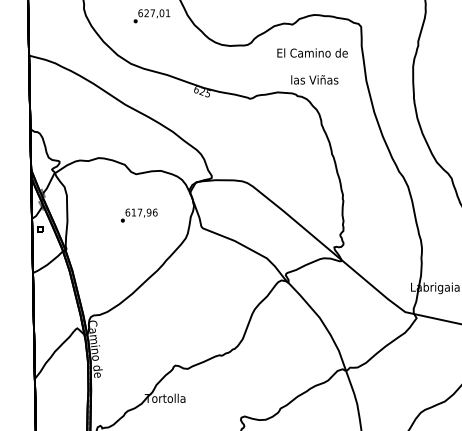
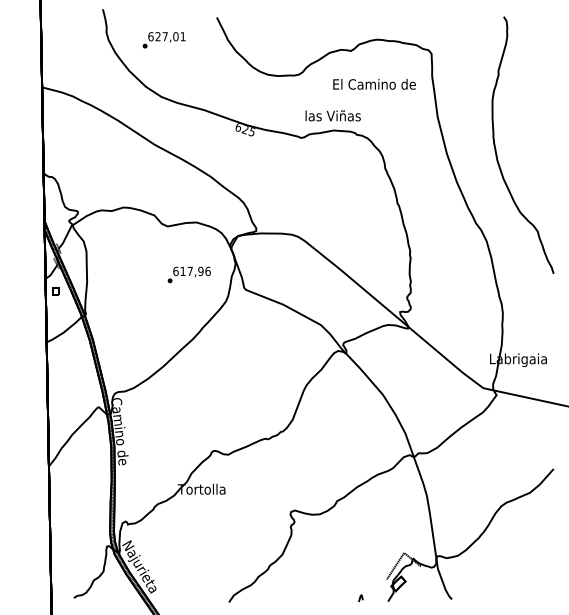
text: (151, 16) -> (163, 40), moved
text: (314, 79) -> (332, 115), moved
text: (138, 215) -> (188, 274), moved

